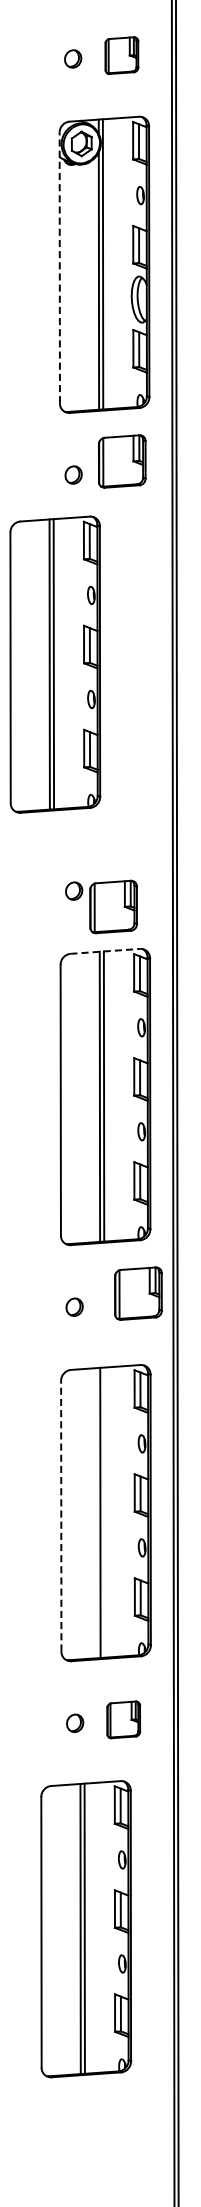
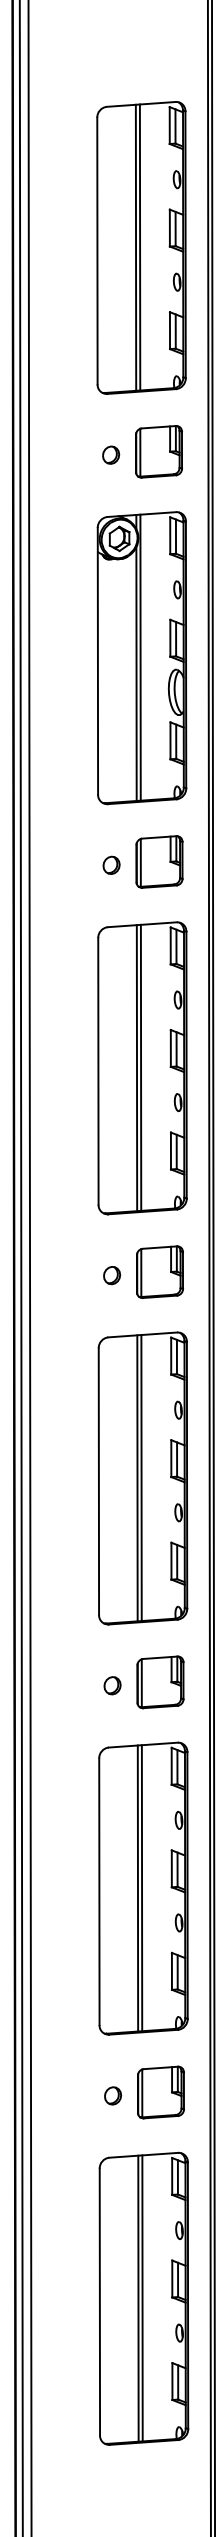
part: (122, 55) -> (159, 451), size x1.43
line: (59, 267) -> (97, 660), dashed -> solid
part: (122, 460) -> (159, 861), moved
part: (55, 664) -> (142, 1068), moved
part: (113, 906) -> (159, 1271), moved
line: (105, 950) -> (142, 1334), dashed -> solid
part: (138, 1293) -> (160, 1682), moved
line: (103, 1512) -> (141, 1888), added
line: (61, 1515) -> (99, 1891), dashed -> solid
part: (123, 1719) -> (160, 2092), size x1.43
part: (85, 1928) -> (143, 2298), moved

